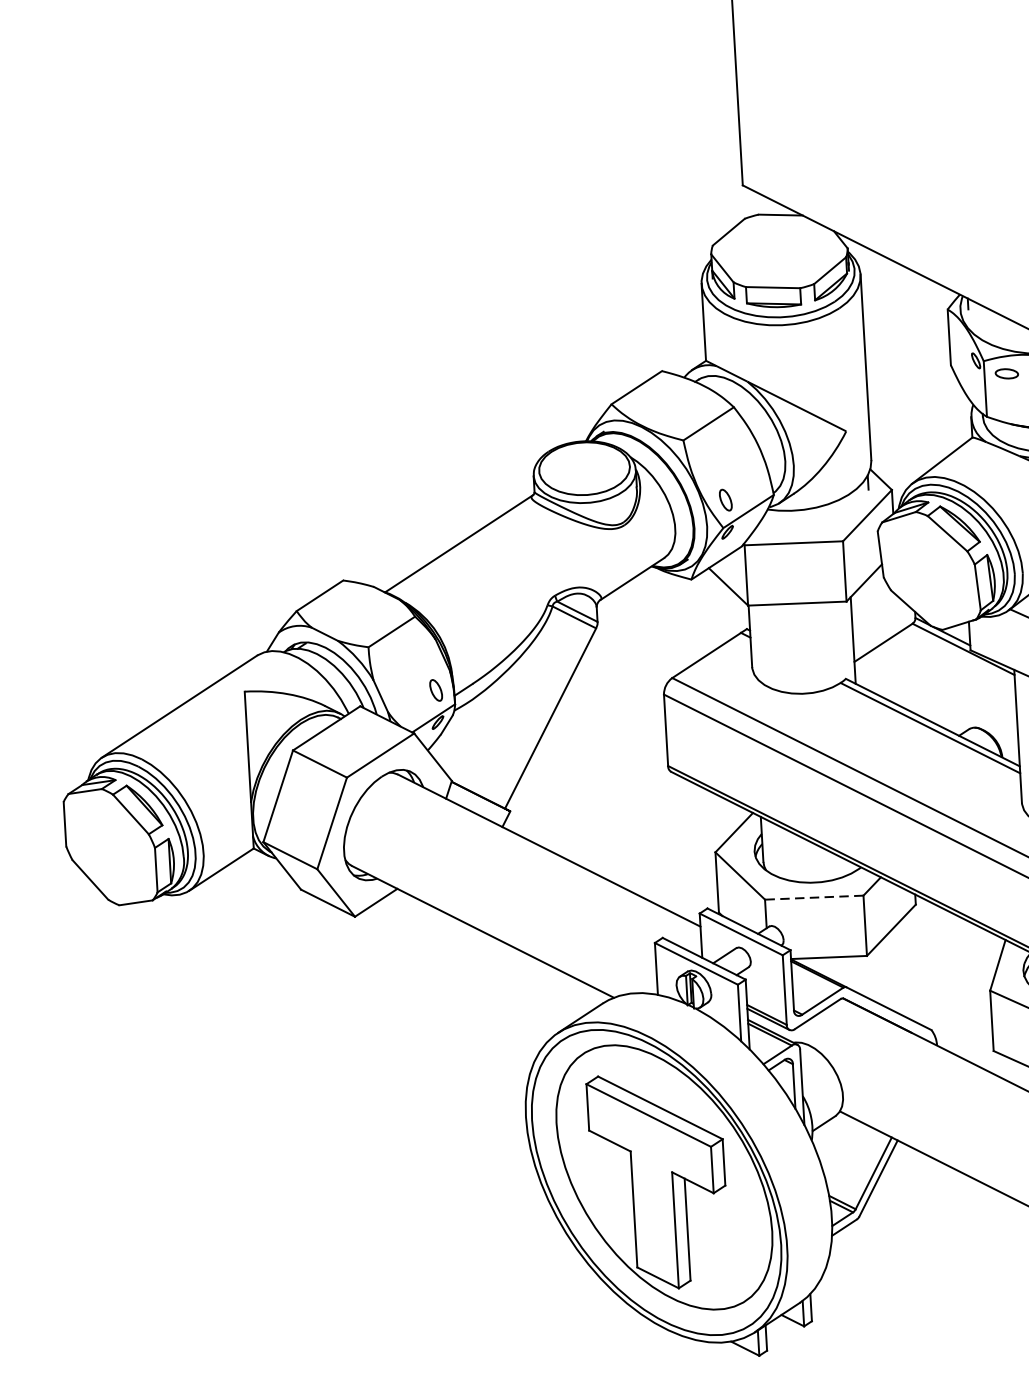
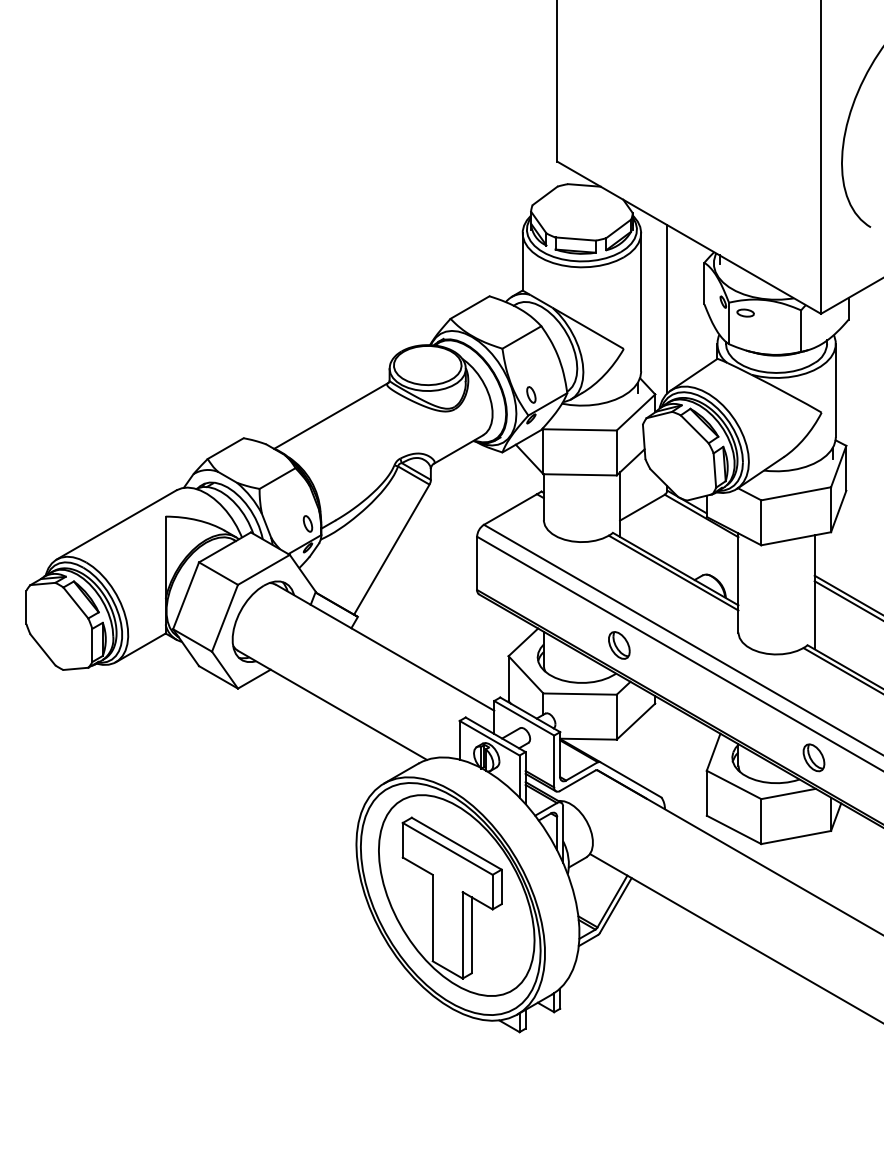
line: (901, 375) -> (667, 309), added
part: (863, 829) -> (619, 645), added
line: (814, 898) -> (580, 694), dashed -> solid

